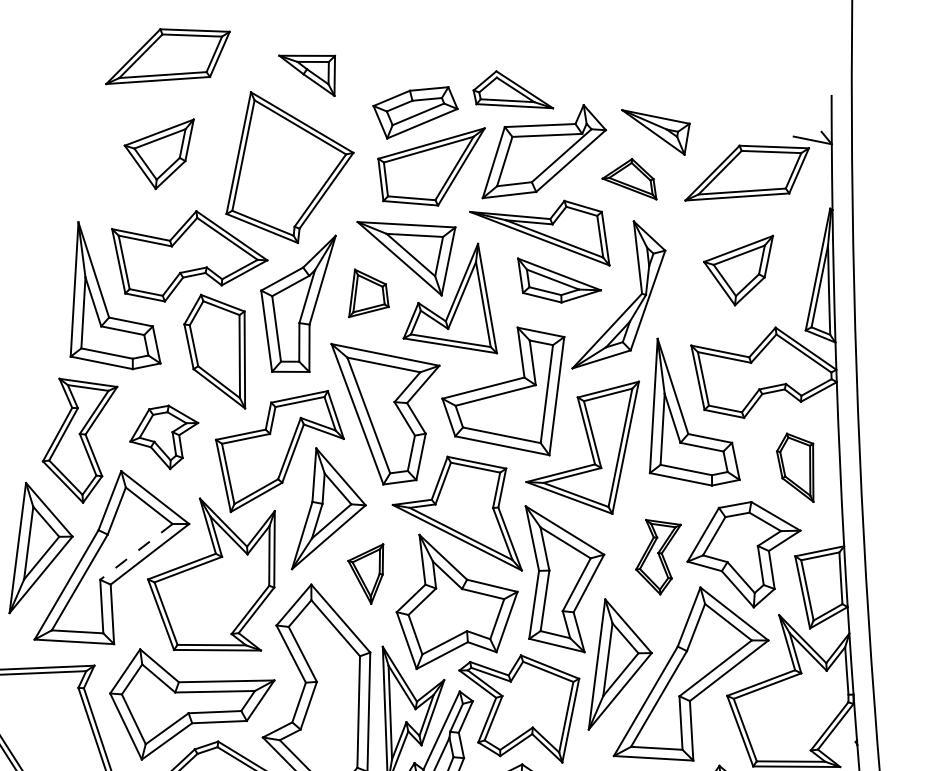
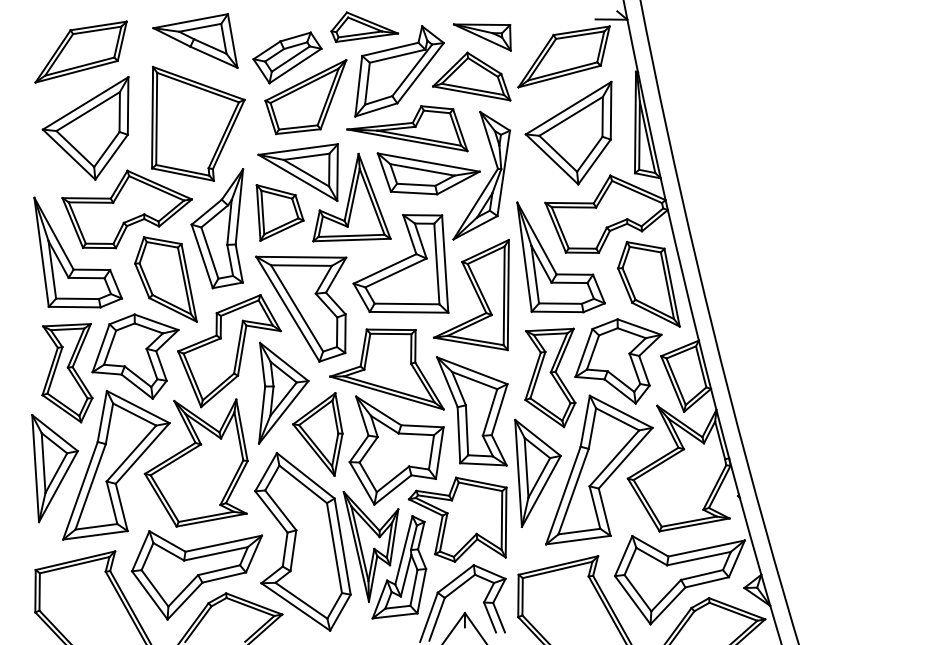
part: (308, 70) -> (195, 40), size x1.67
part: (155, 150) -> (85, 128), size x1.67
part: (631, 176) -> (471, 76), size x1.67
part: (735, 266) -> (568, 132), size x1.67
part: (557, 283) -> (428, 173), size x1.43
part: (369, 296) -> (279, 212), size x1.43
part: (163, 436) -> (135, 356), size x1.67
part: (796, 467) -> (648, 284), size x1.67
line: (136, 551) -> (131, 453), dashed -> solid
part: (657, 556) -> (550, 377), size x1.67
part: (364, 571) -> (317, 434), size x1.67

